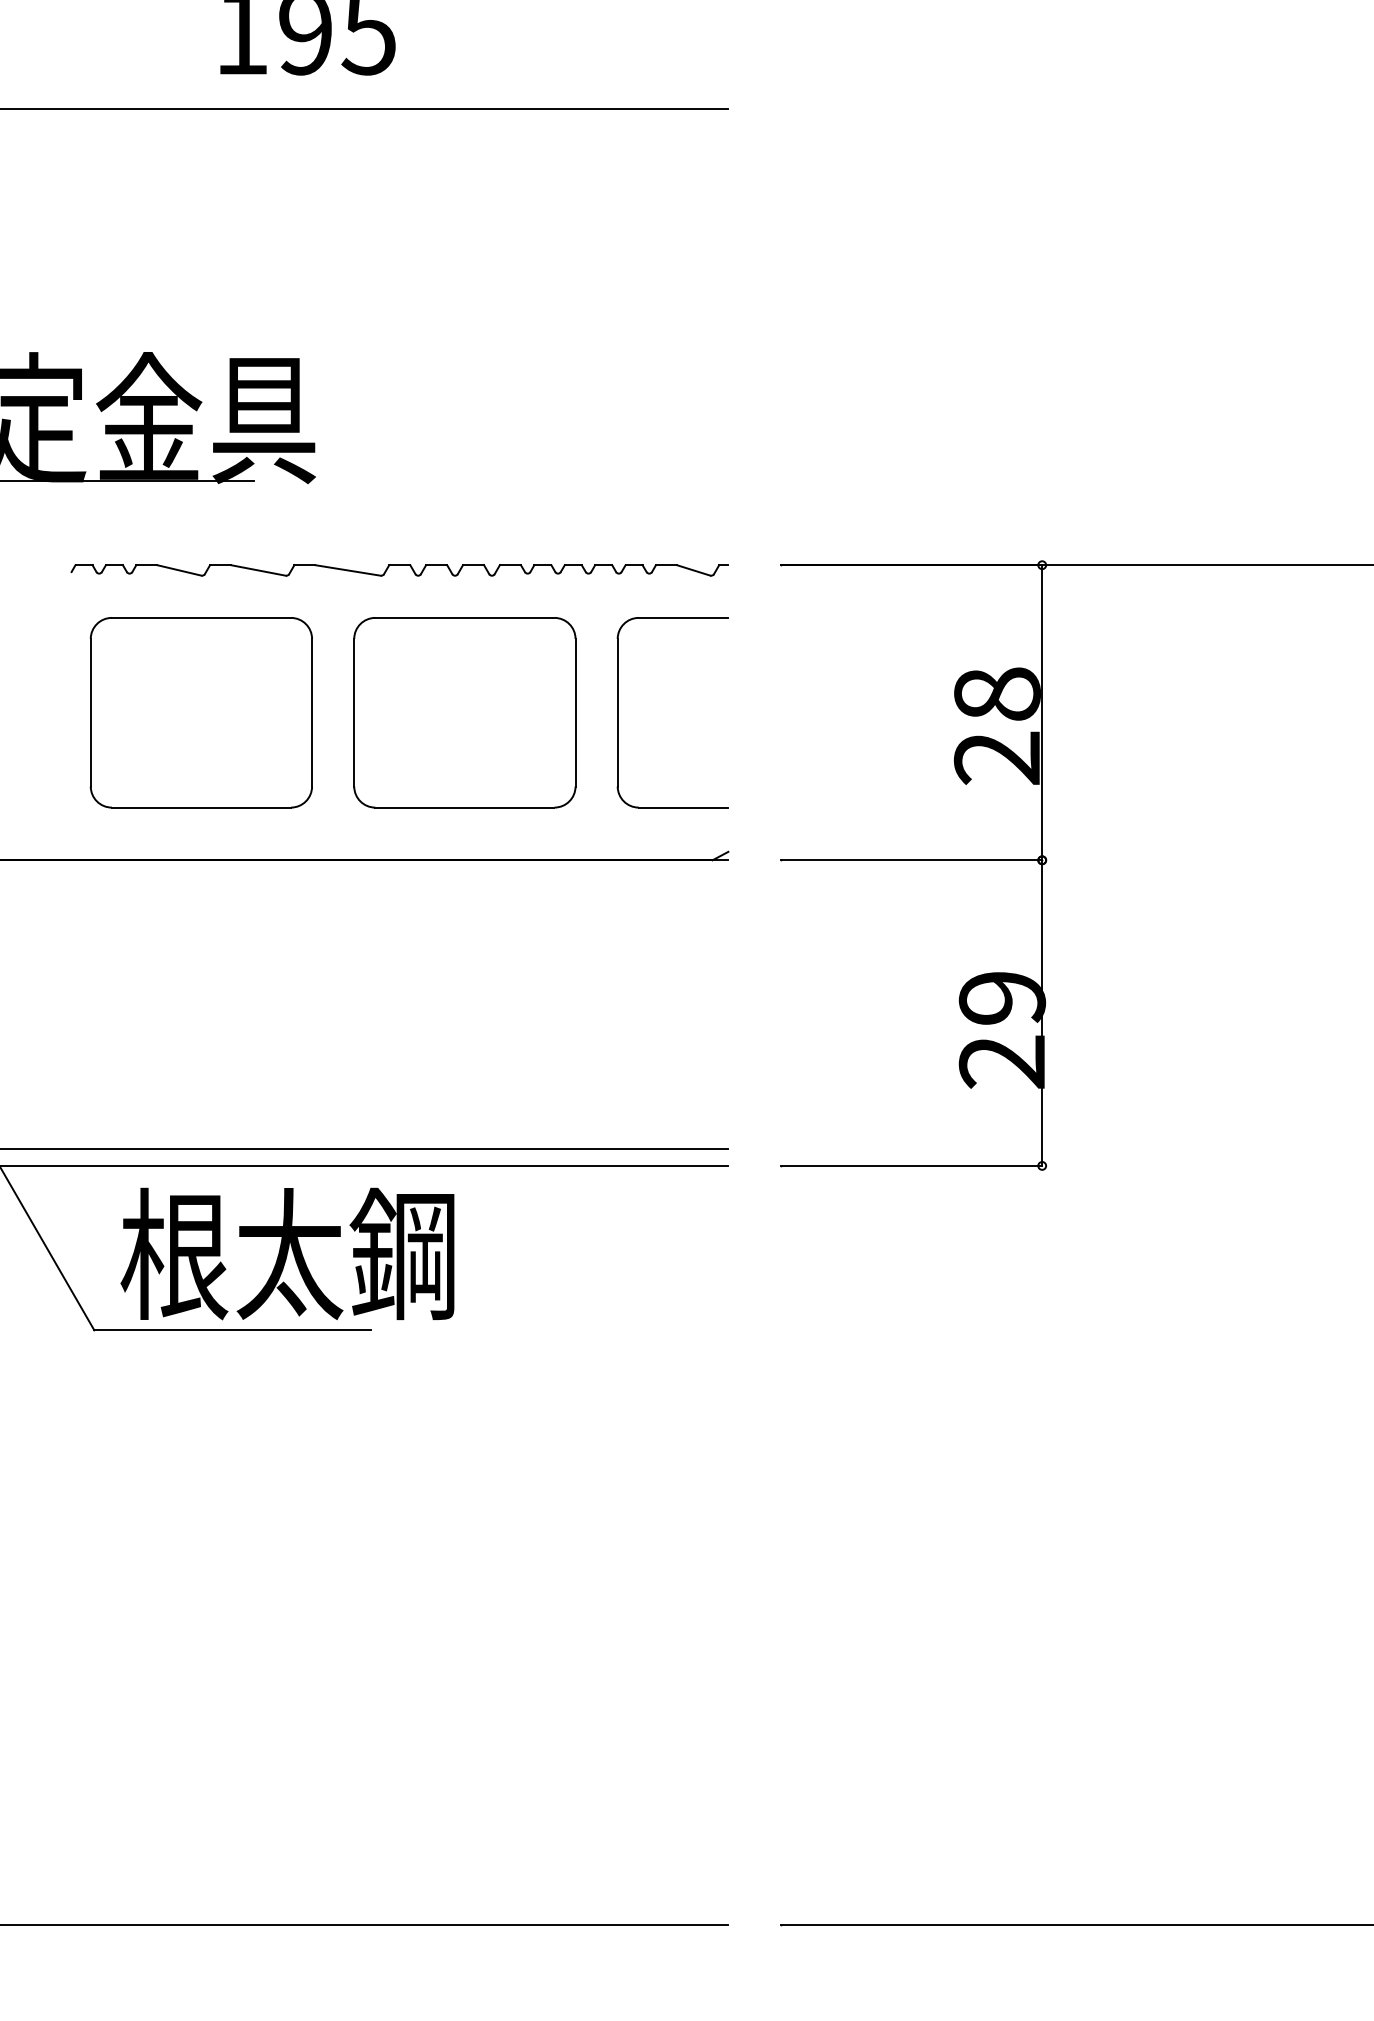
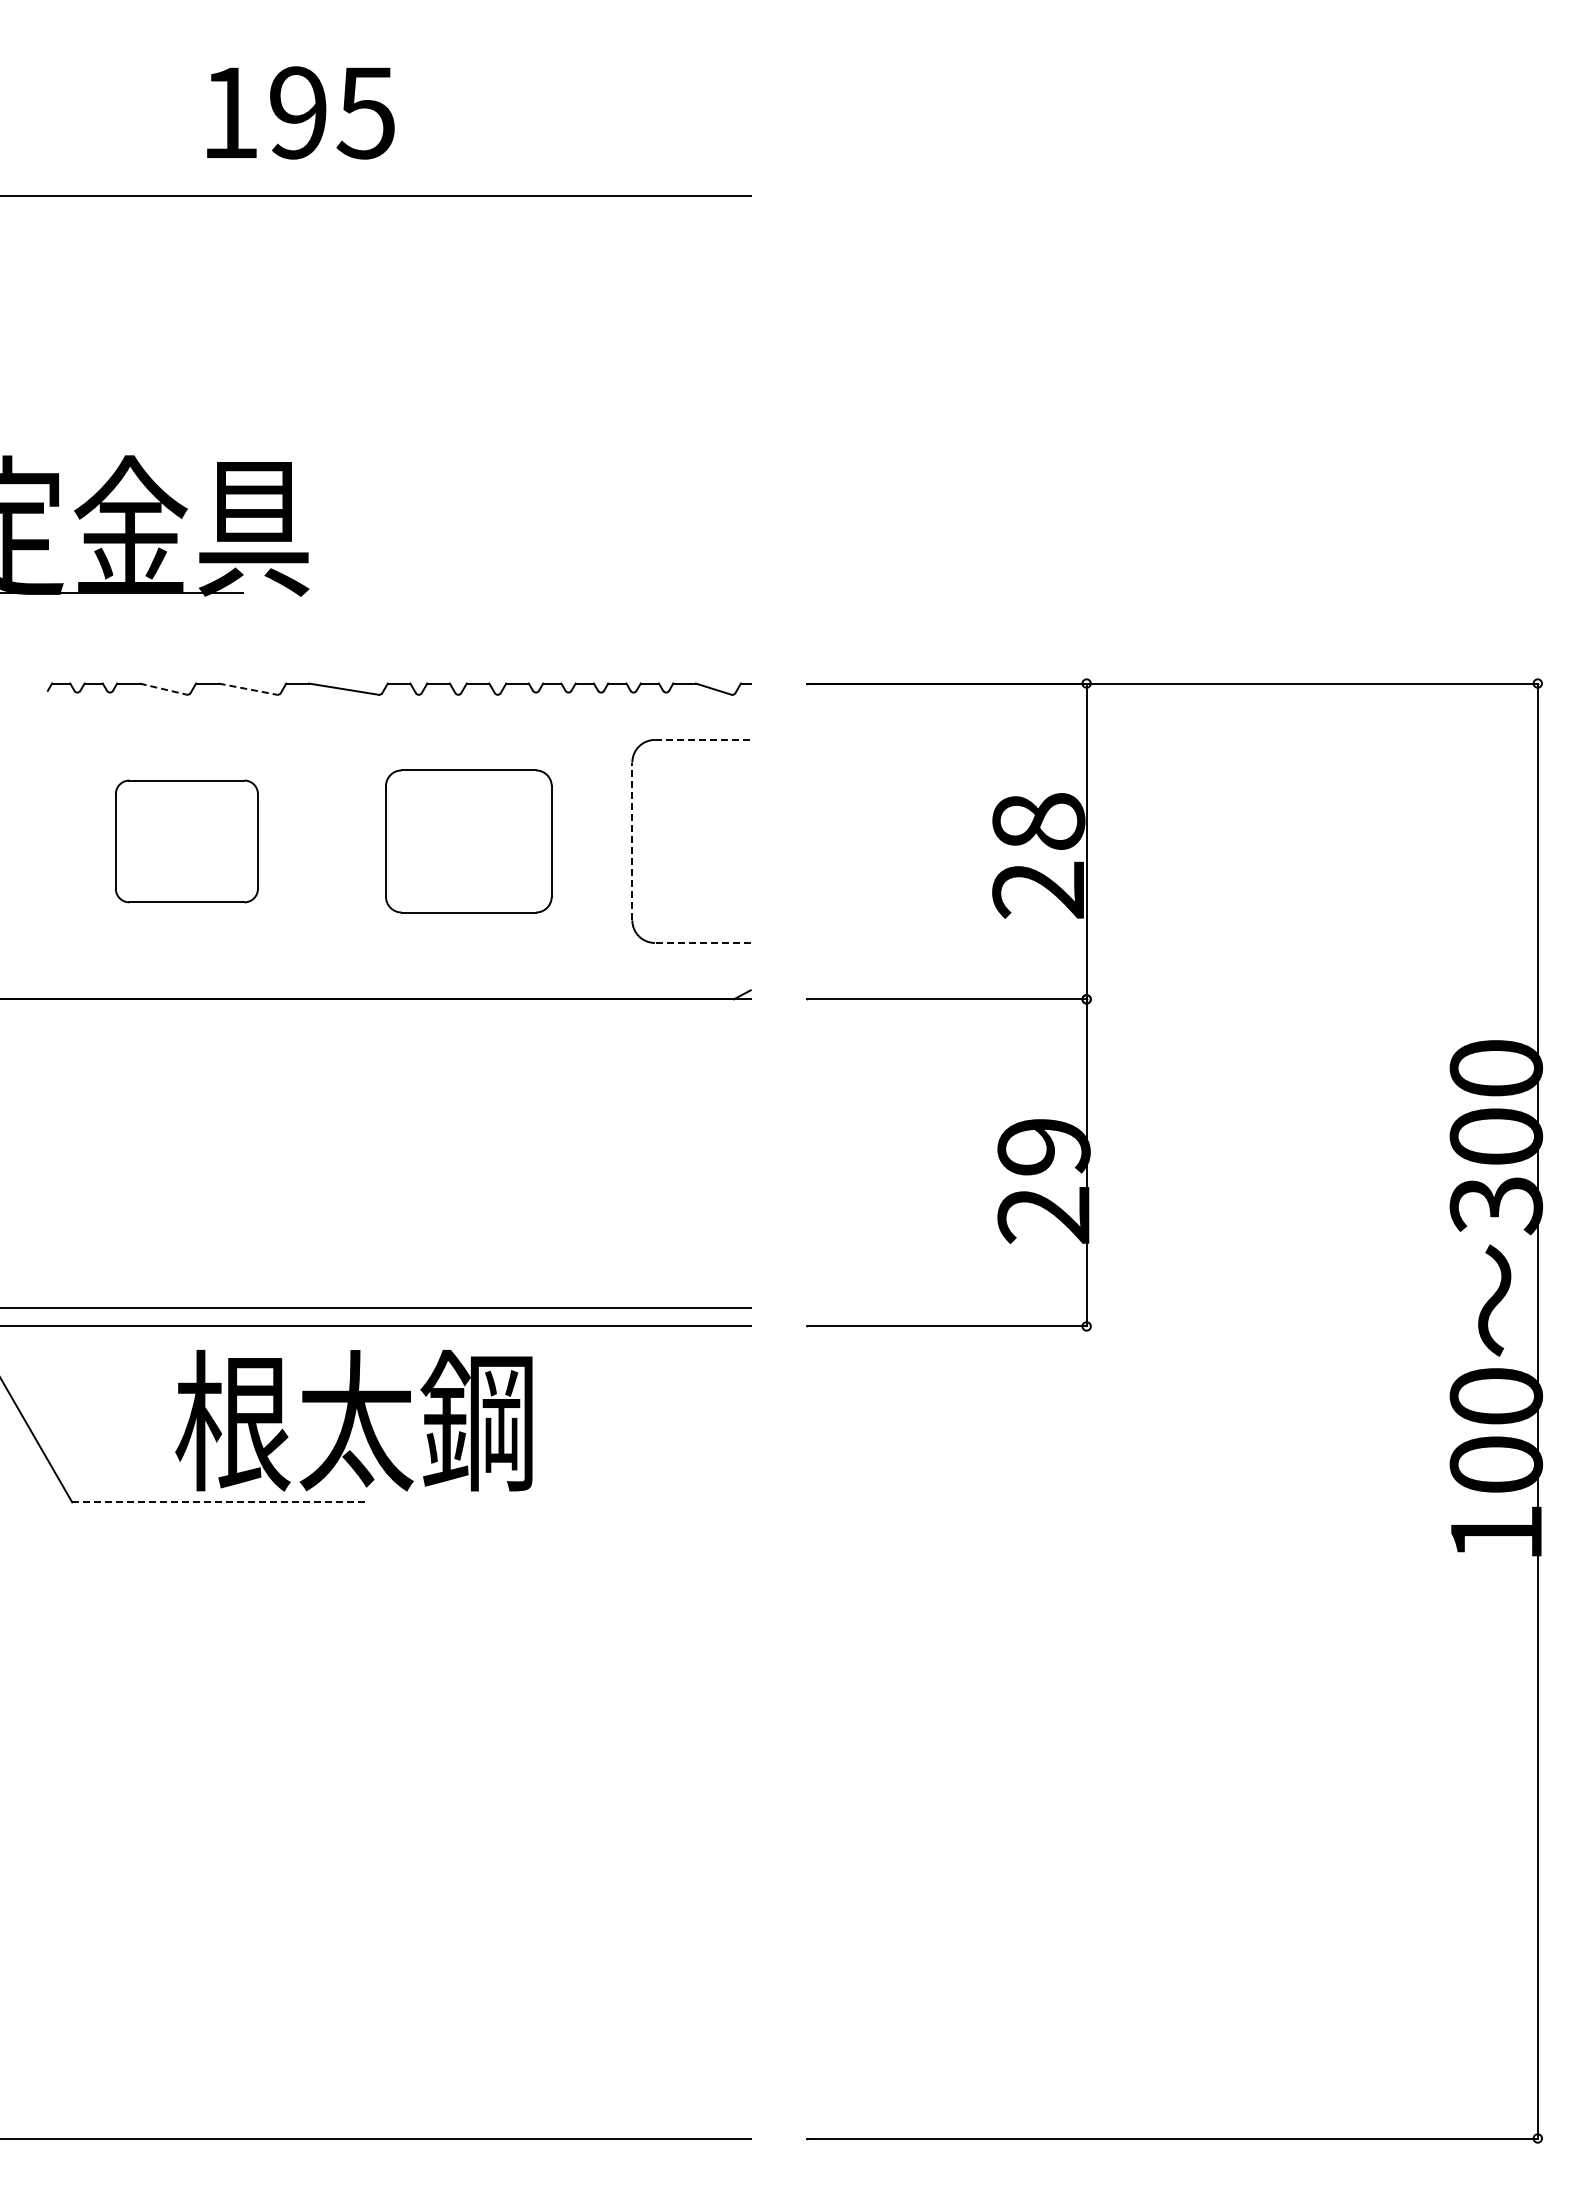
line: (179, 570) -> (163, 689), solid -> dashed
line: (258, 570) -> (247, 689), solid -> dashed
line: (683, 617) -> (702, 739), solid -> dashed
part: (201, 712) -> (186, 841), size x0.6
part: (464, 712) -> (468, 841), size x0.7
line: (617, 712) -> (632, 841), solid -> dashed
line: (683, 807) -> (702, 942), solid -> dashed
text: (287, 1253) -> (353, 1420), moved
line: (232, 1330) -> (220, 1502), solid -> dashed

